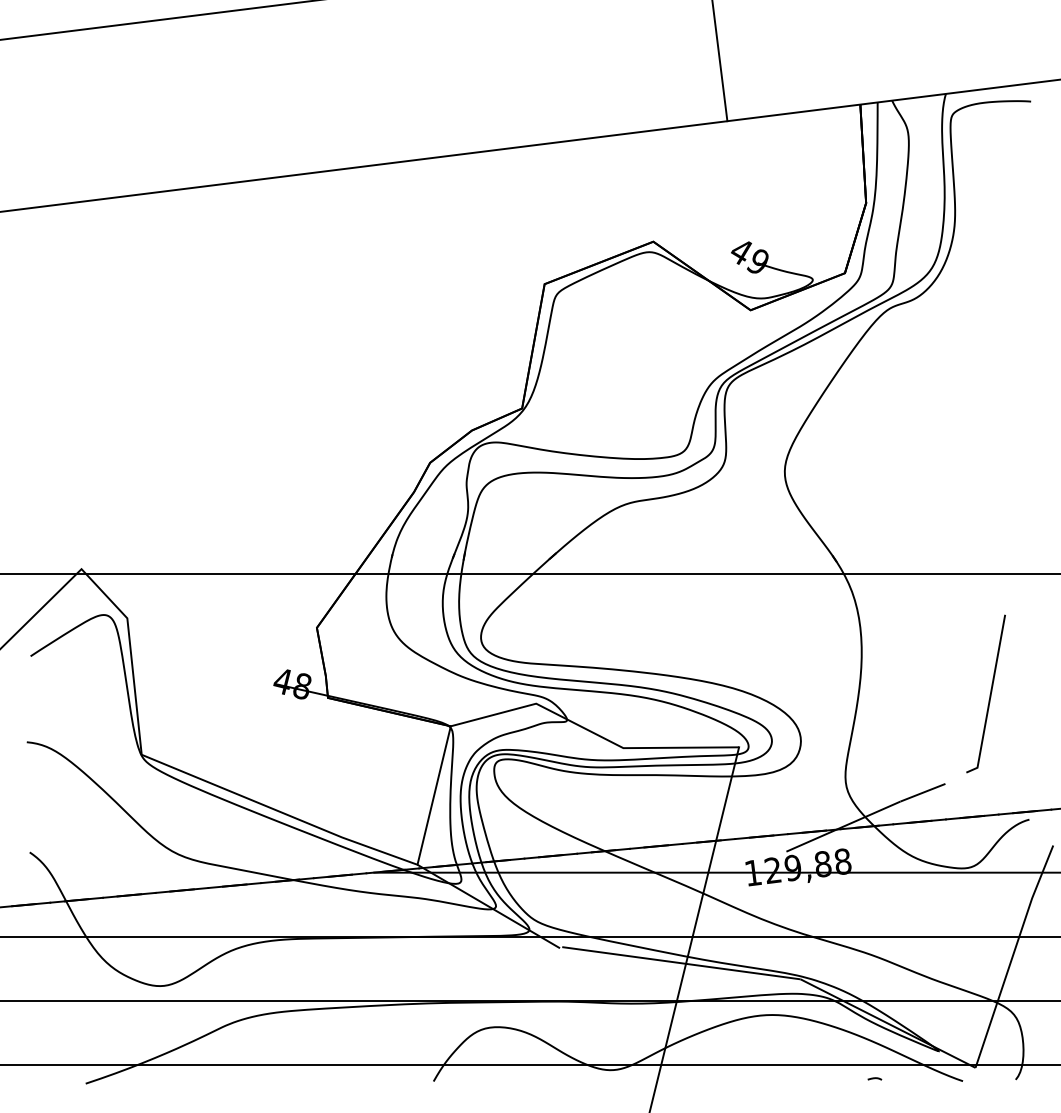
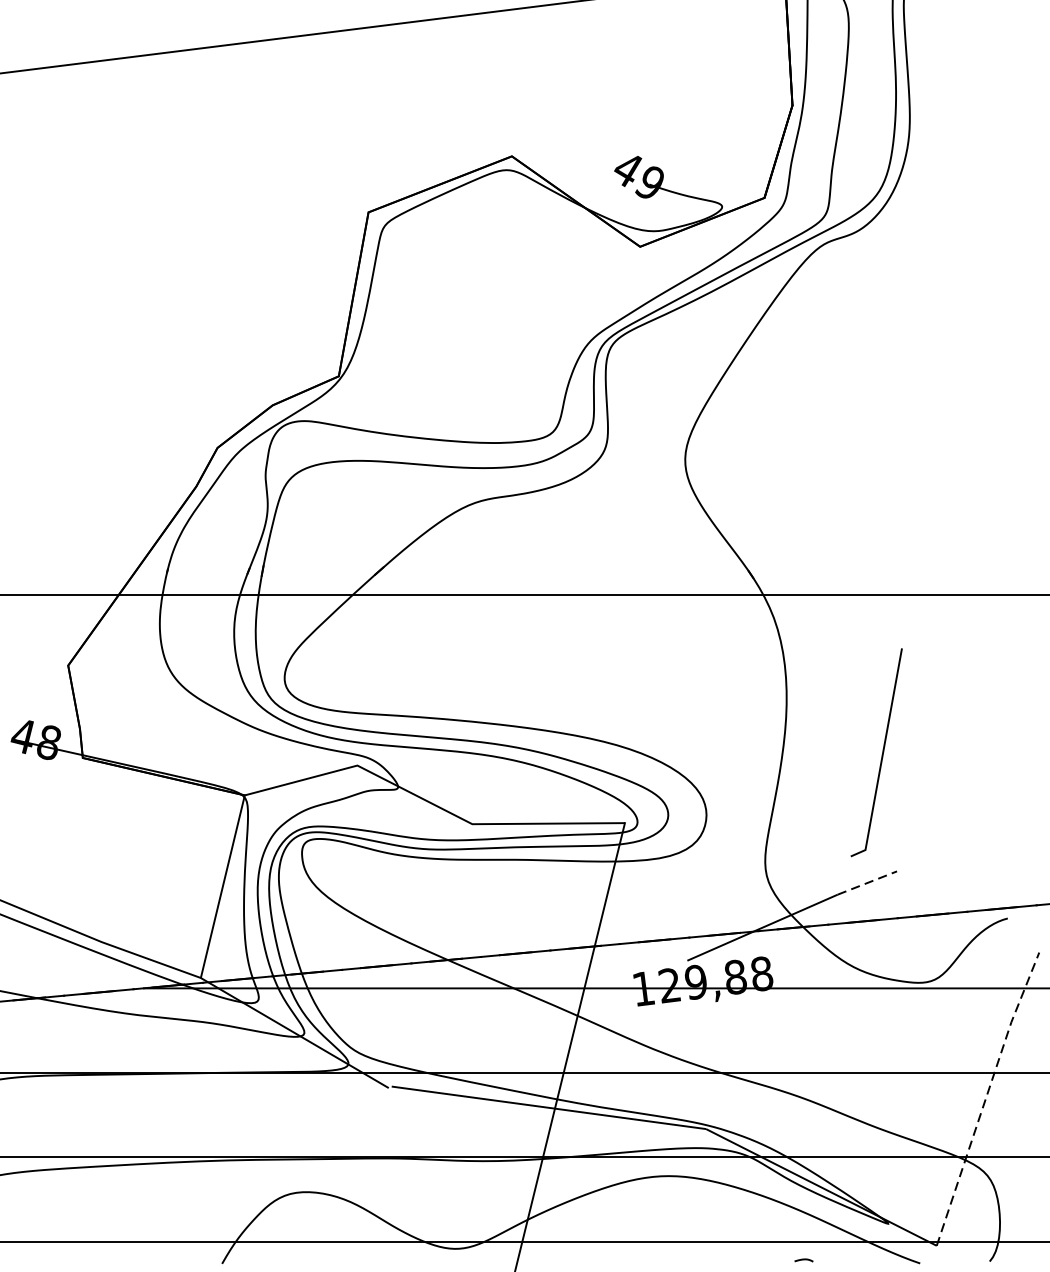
line: (989, 694) -> (881, 753), moved
line: (923, 792) -> (868, 882), solid -> dashed
line: (1013, 955) -> (986, 1097), solid -> dashed

